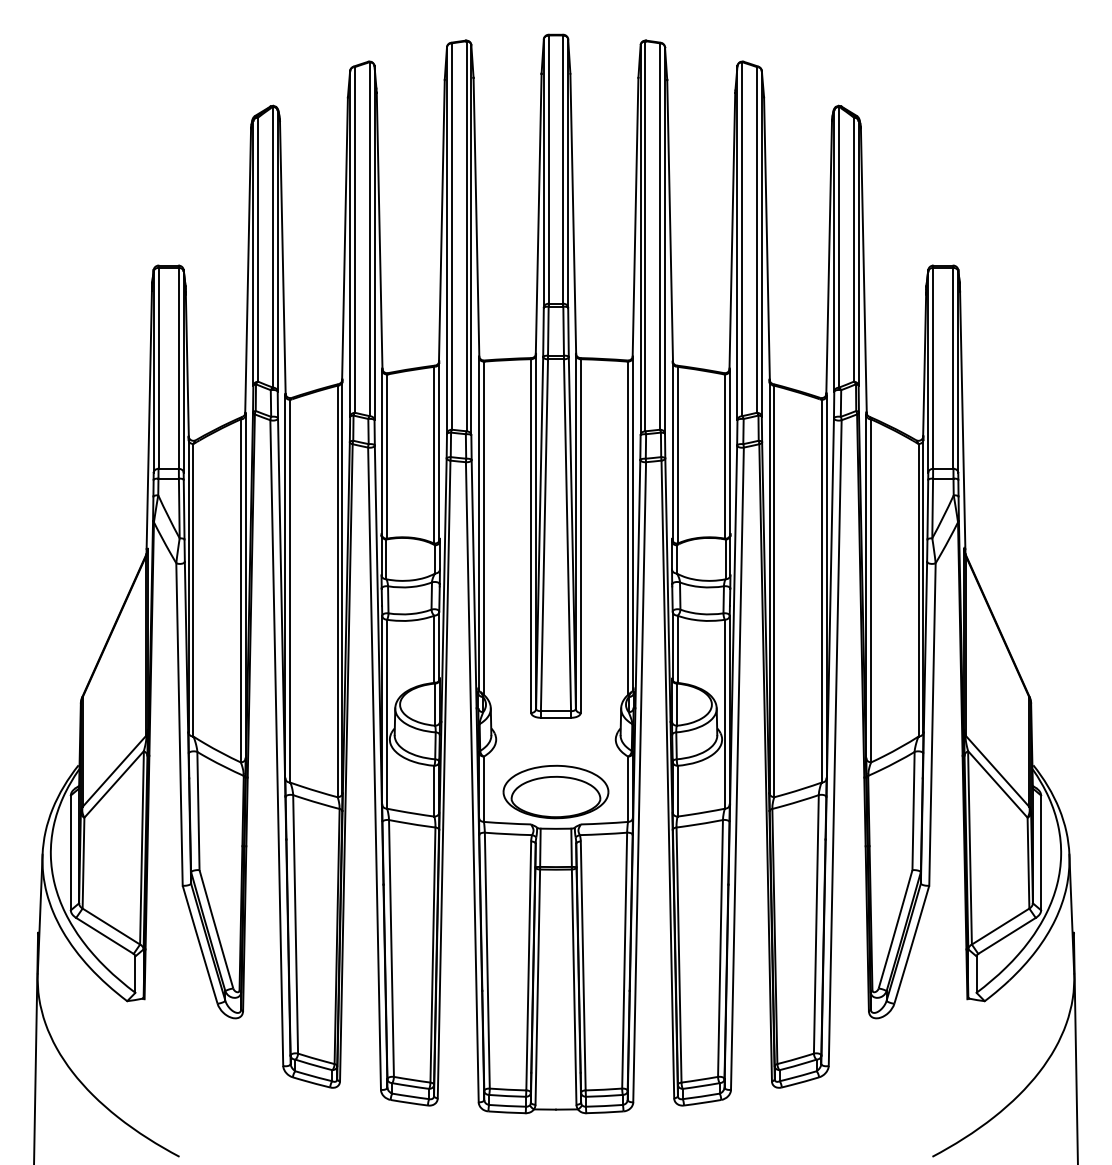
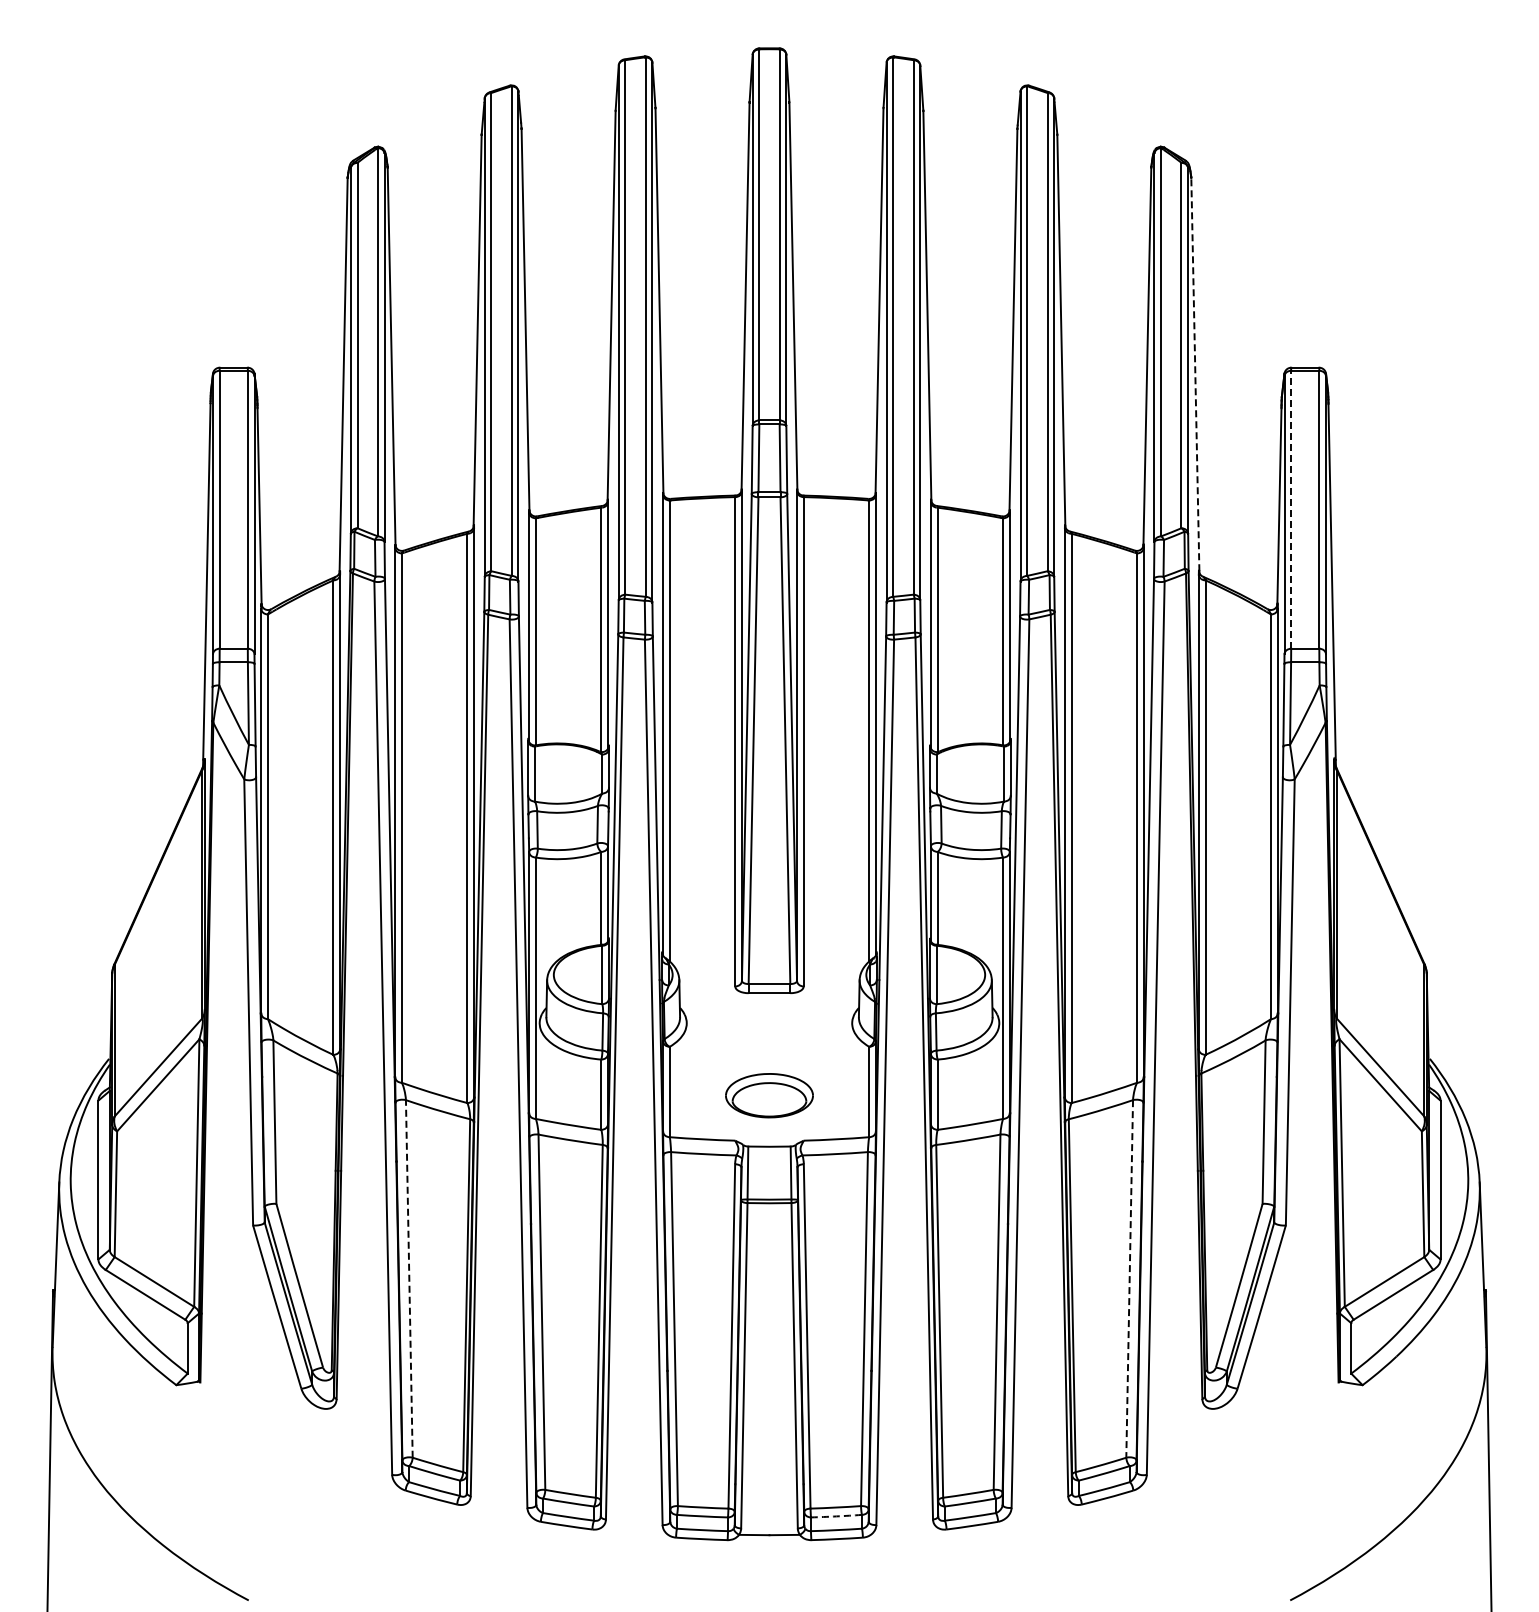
line: (863, 270) -> (1195, 374), solid -> dashed
line: (933, 368) -> (1291, 509), solid -> dashed
part: (556, 791) -> (769, 1095), size x0.6
line: (295, 924) -> (409, 1278), solid -> dashed
line: (816, 924) -> (1129, 1278), solid -> dashed
arc: (604, 1096) -> (836, 1516), solid -> dashed

